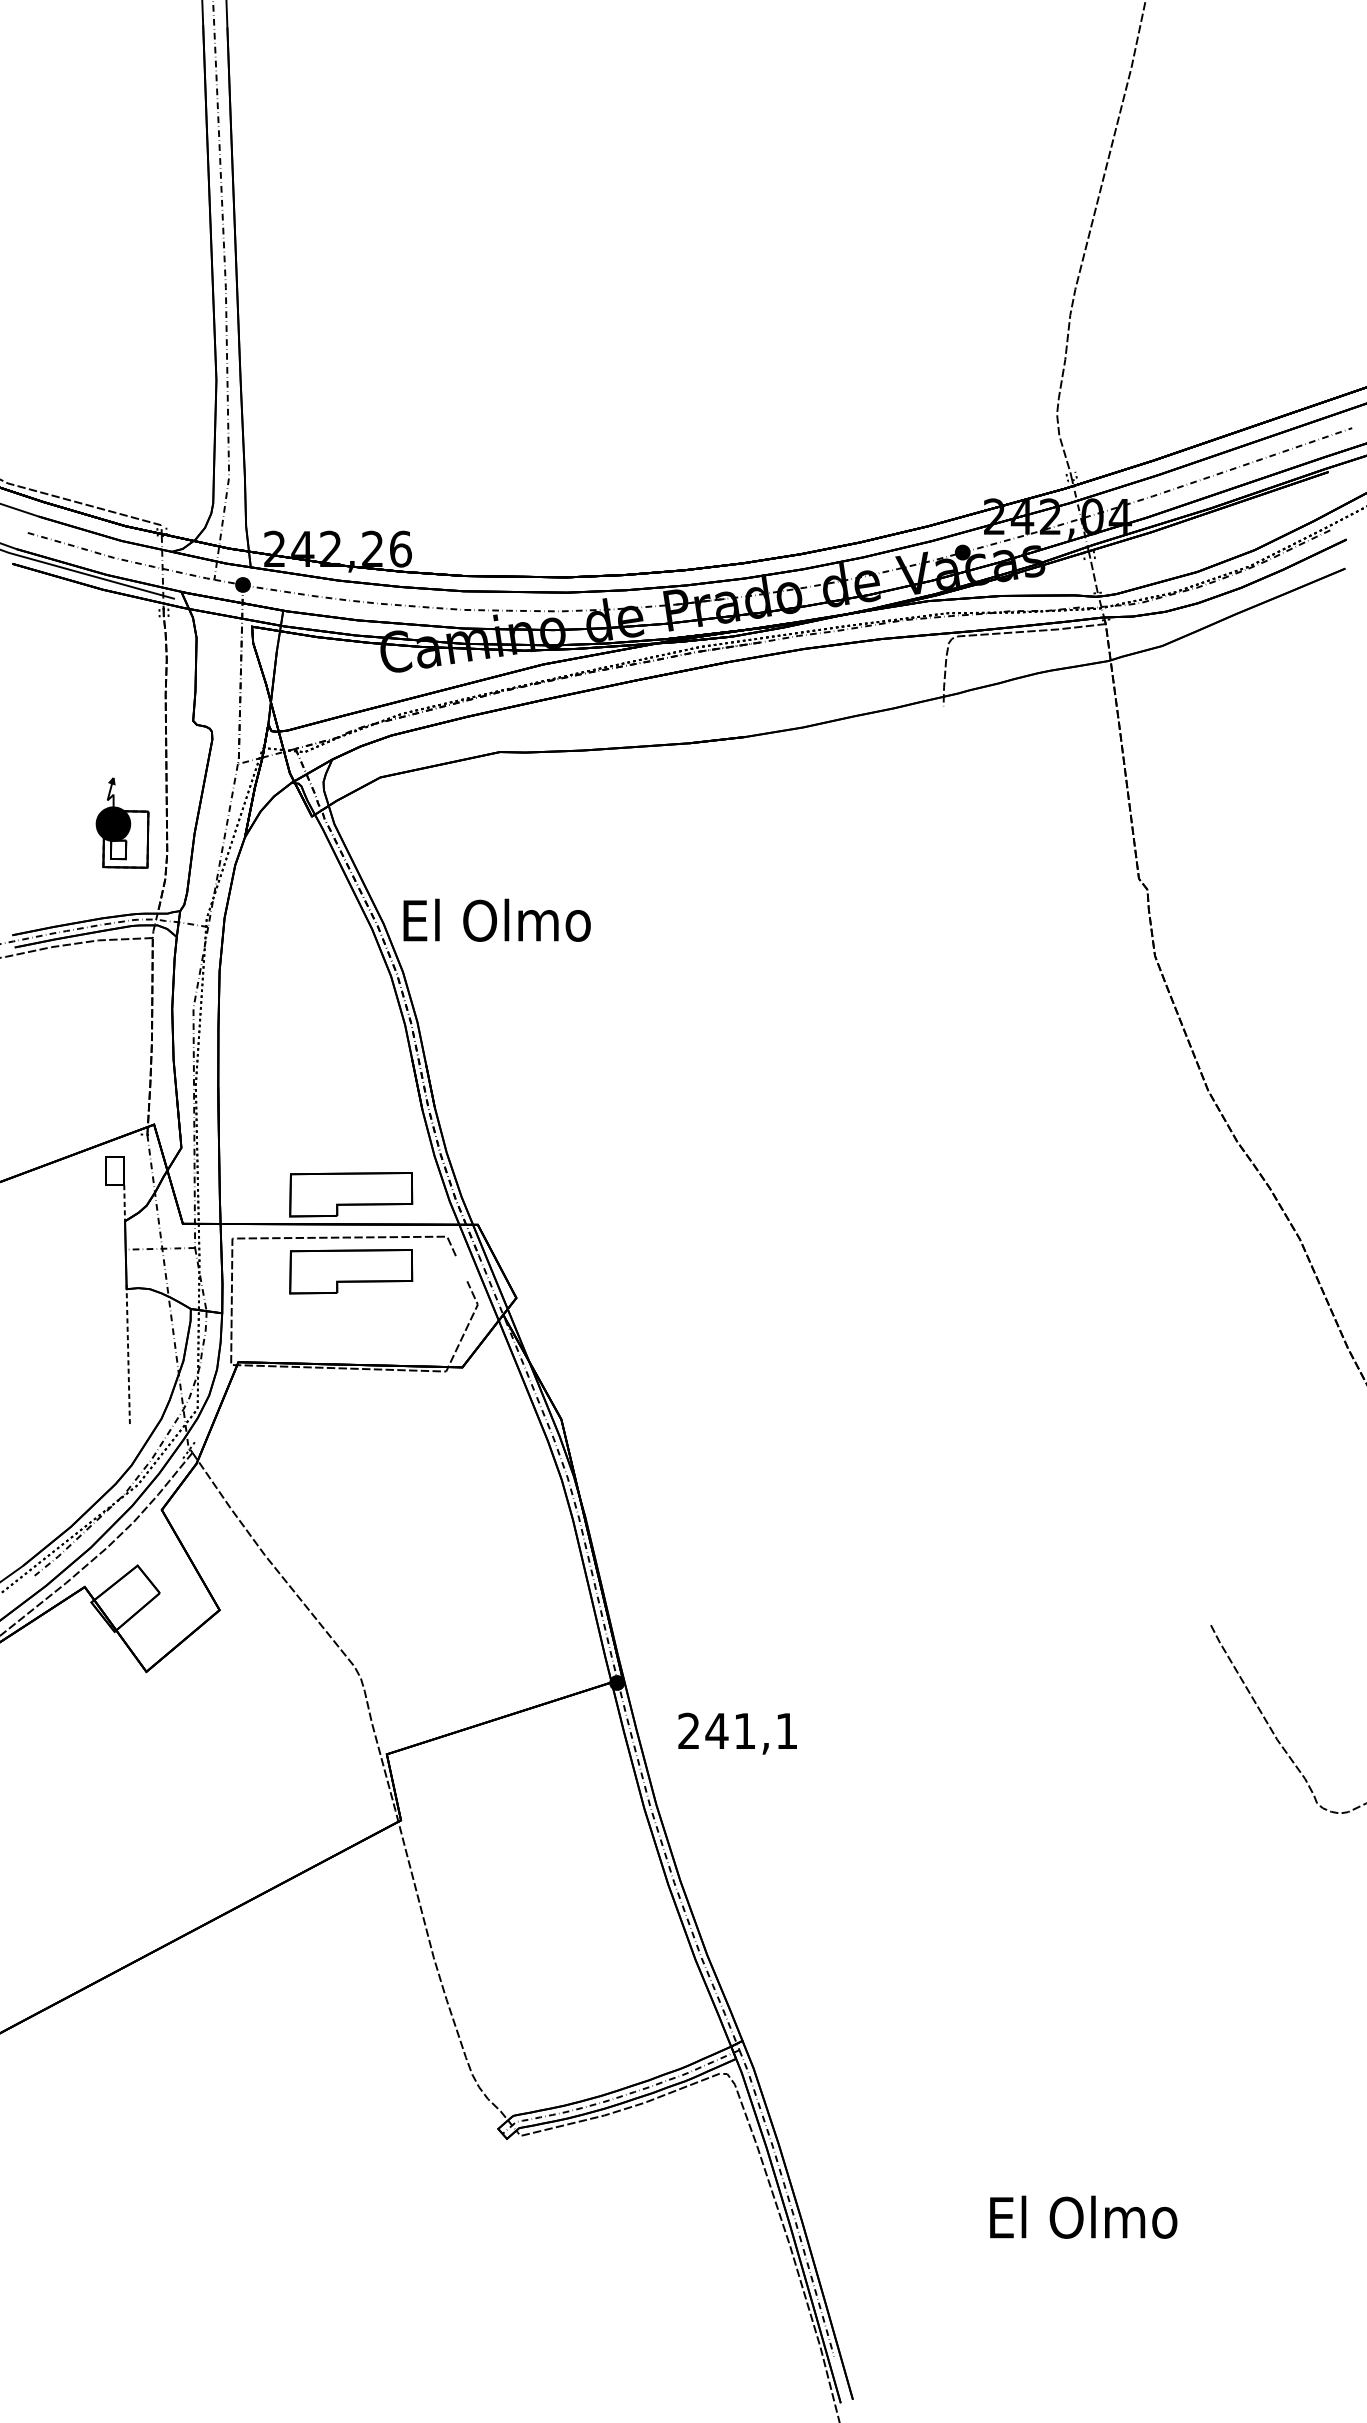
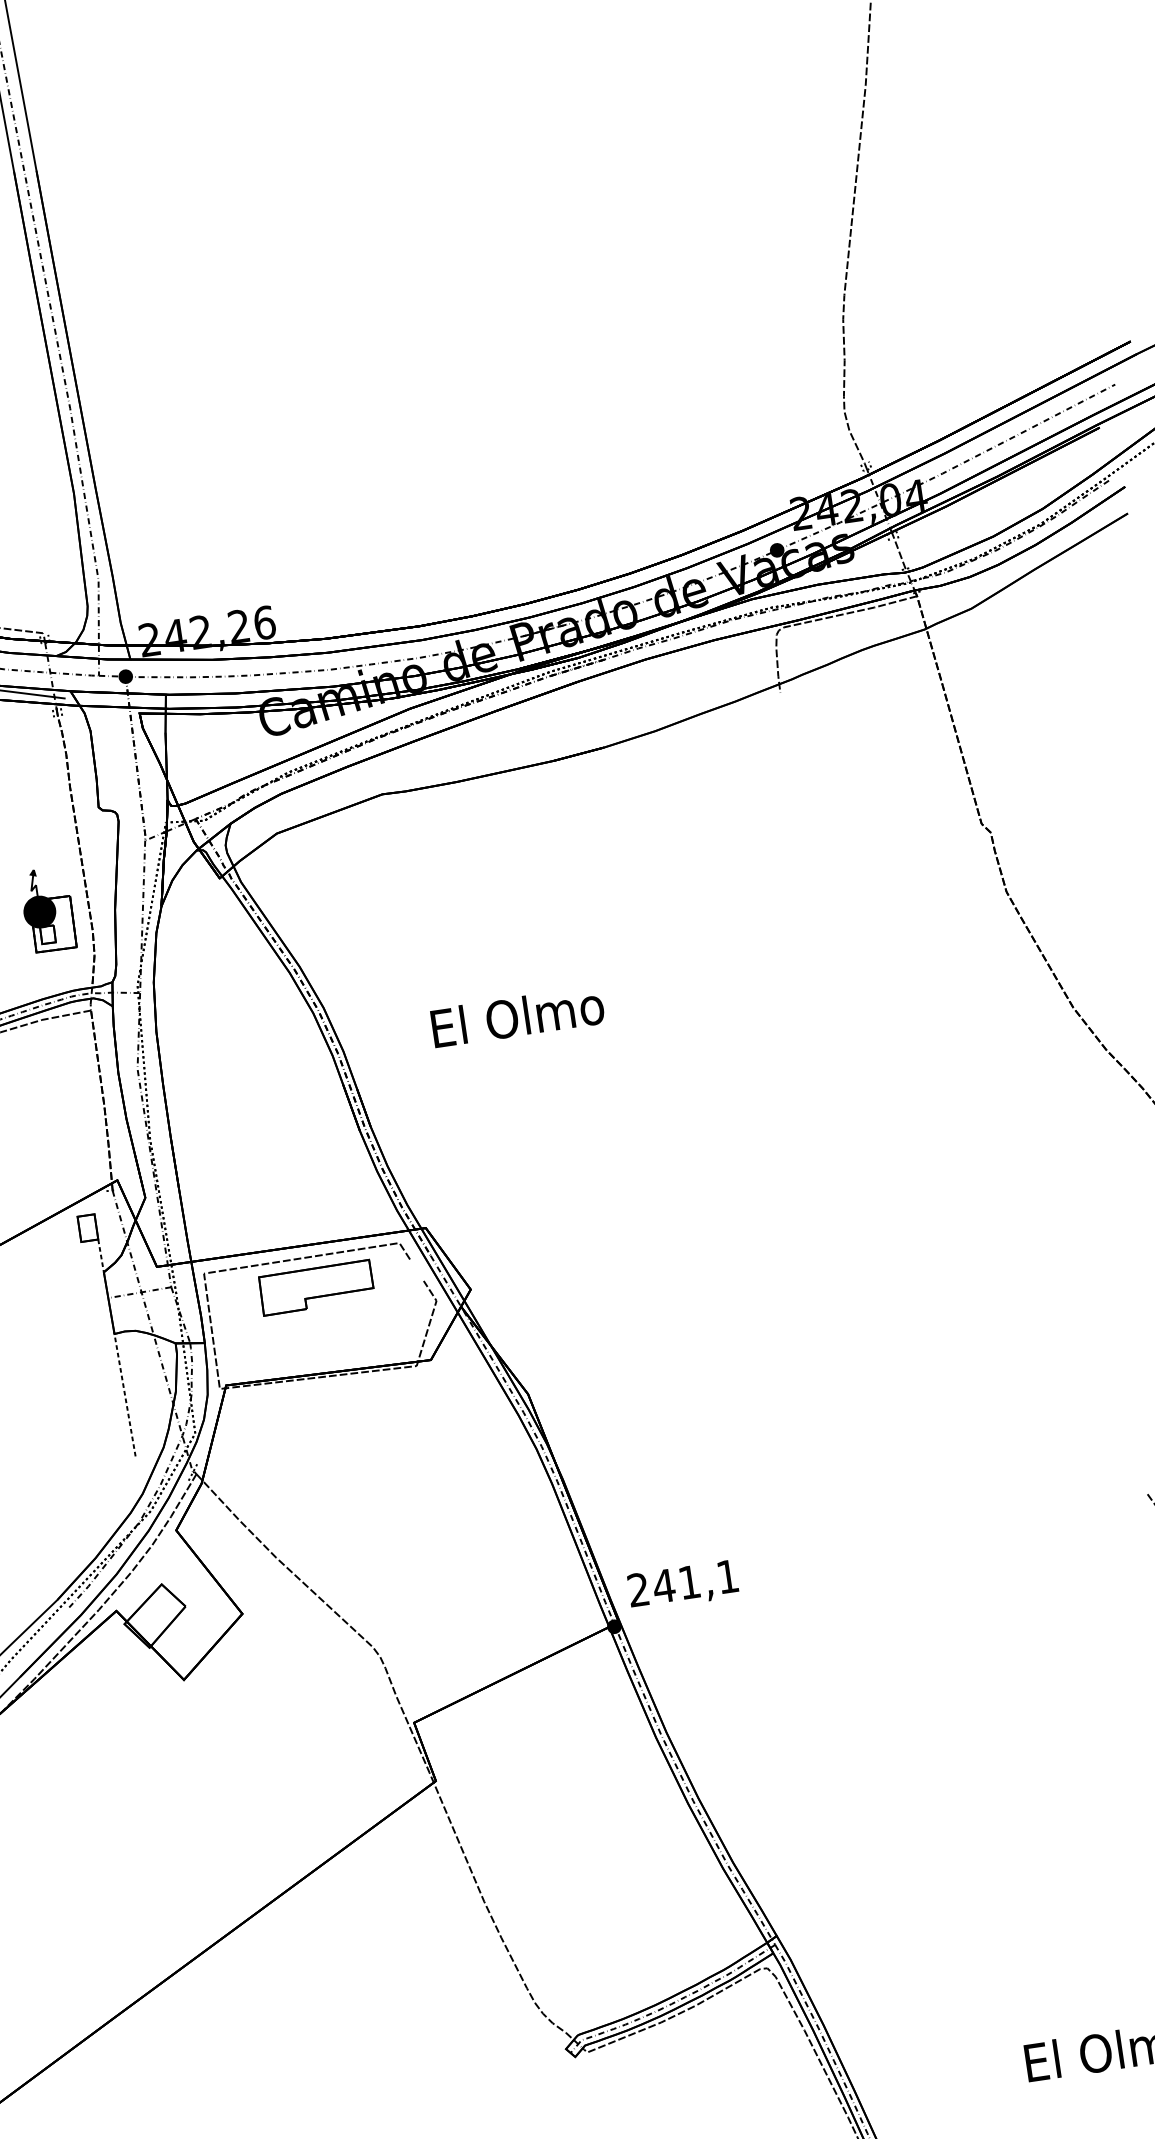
text: (496, 919) -> (517, 1016), moved
part: (351, 1194) -> (306, 1217), removed
text: (737, 1733) -> (683, 1585), moved

